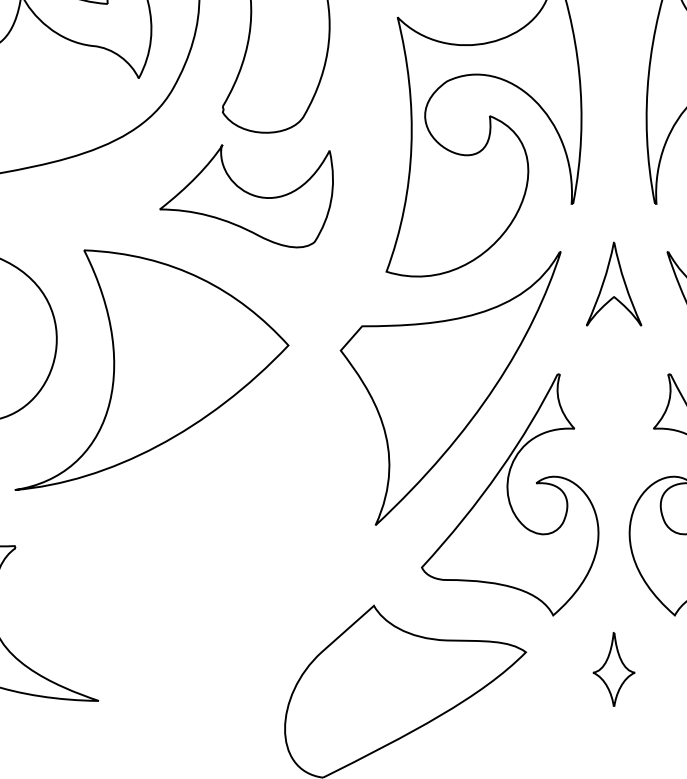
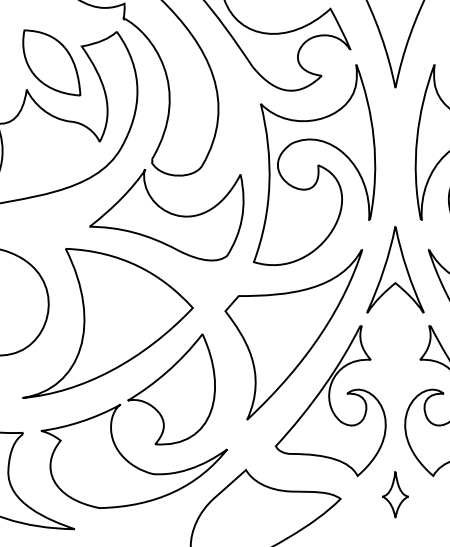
part: (246, 196) -> (166, 215), size x1.43
part: (614, 283) -> (395, 269), size x1.67
part: (188, 495) -> (130, 401), added
part: (614, 669) -> (395, 494), moved

